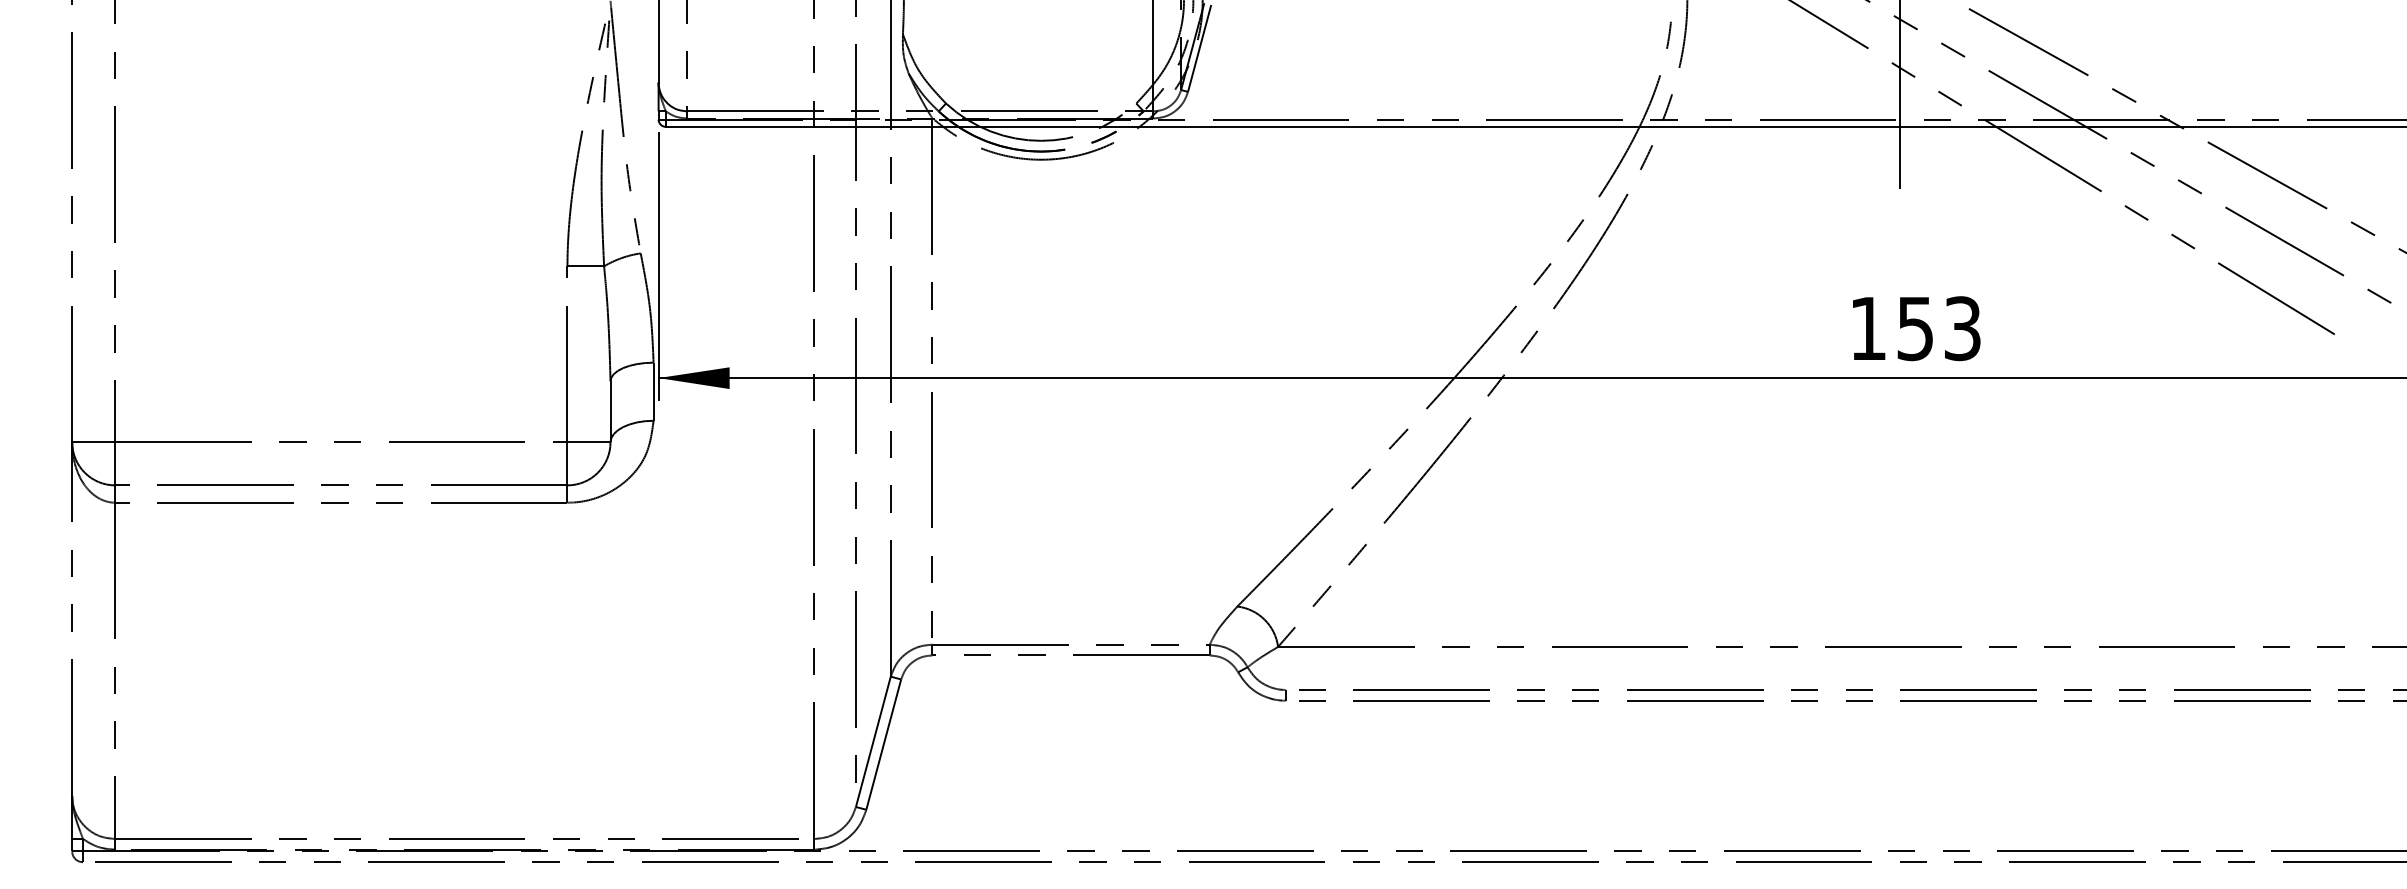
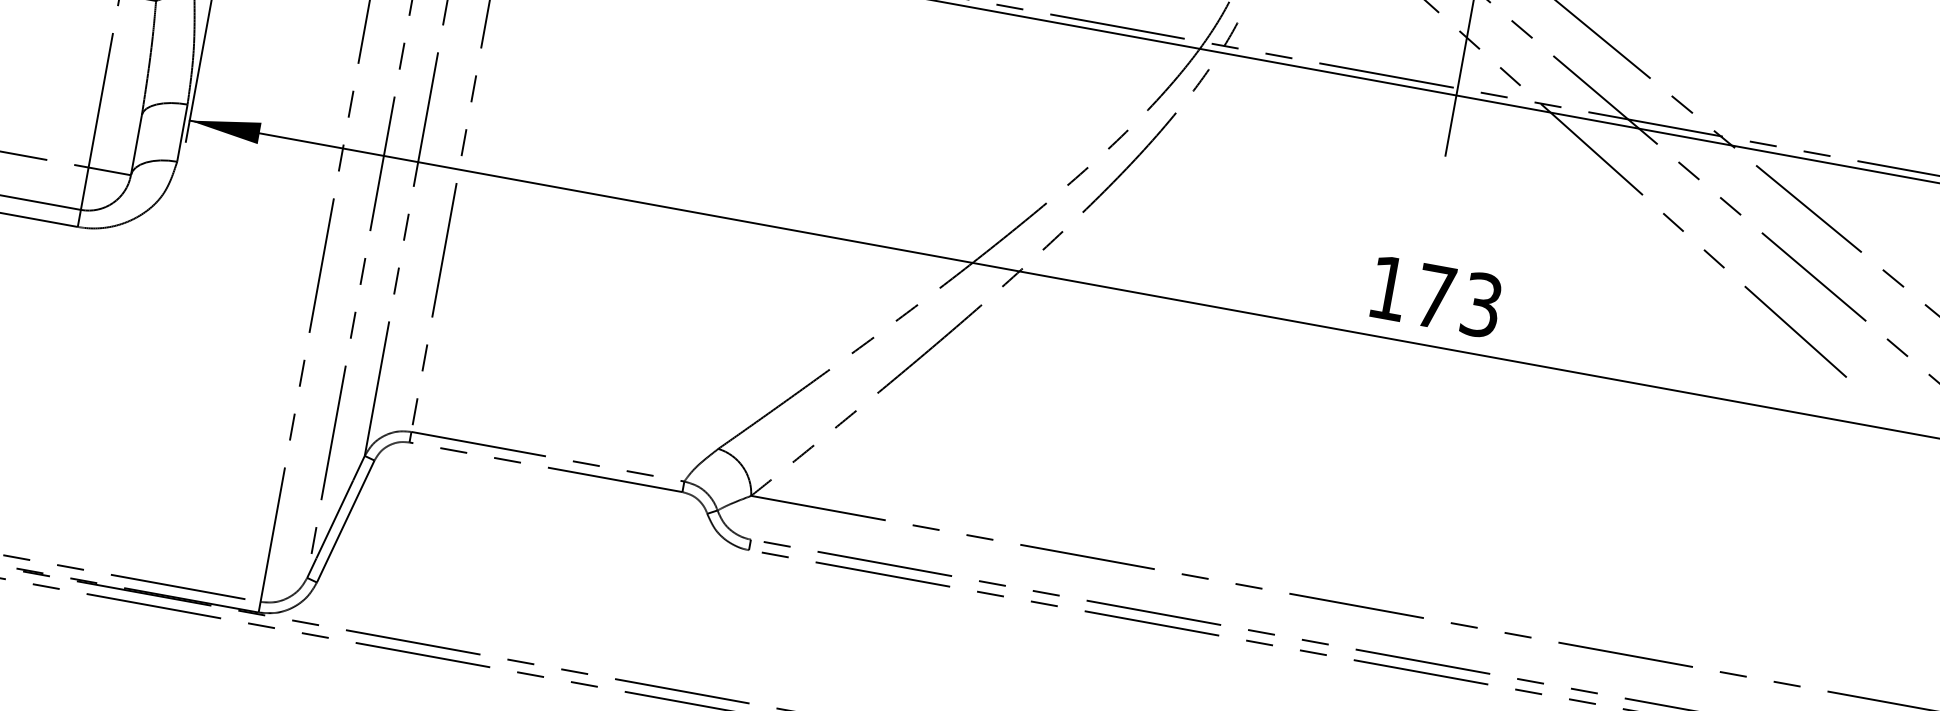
text: (1914, 329) -> (1434, 297), 153 -> 173

